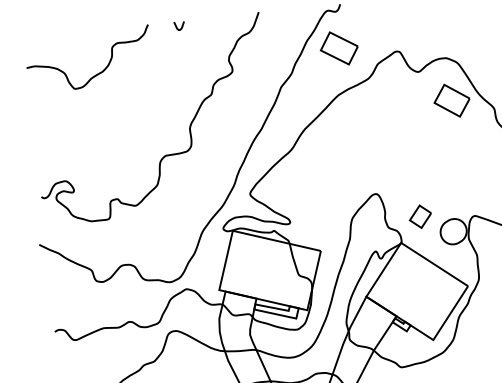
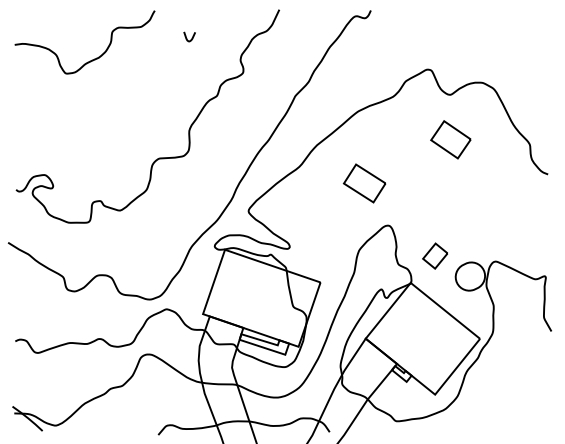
curve: (177, 27) -> (187, 38), moved
part: (339, 48) -> (364, 183), moved
part: (451, 100) -> (450, 139), moved

